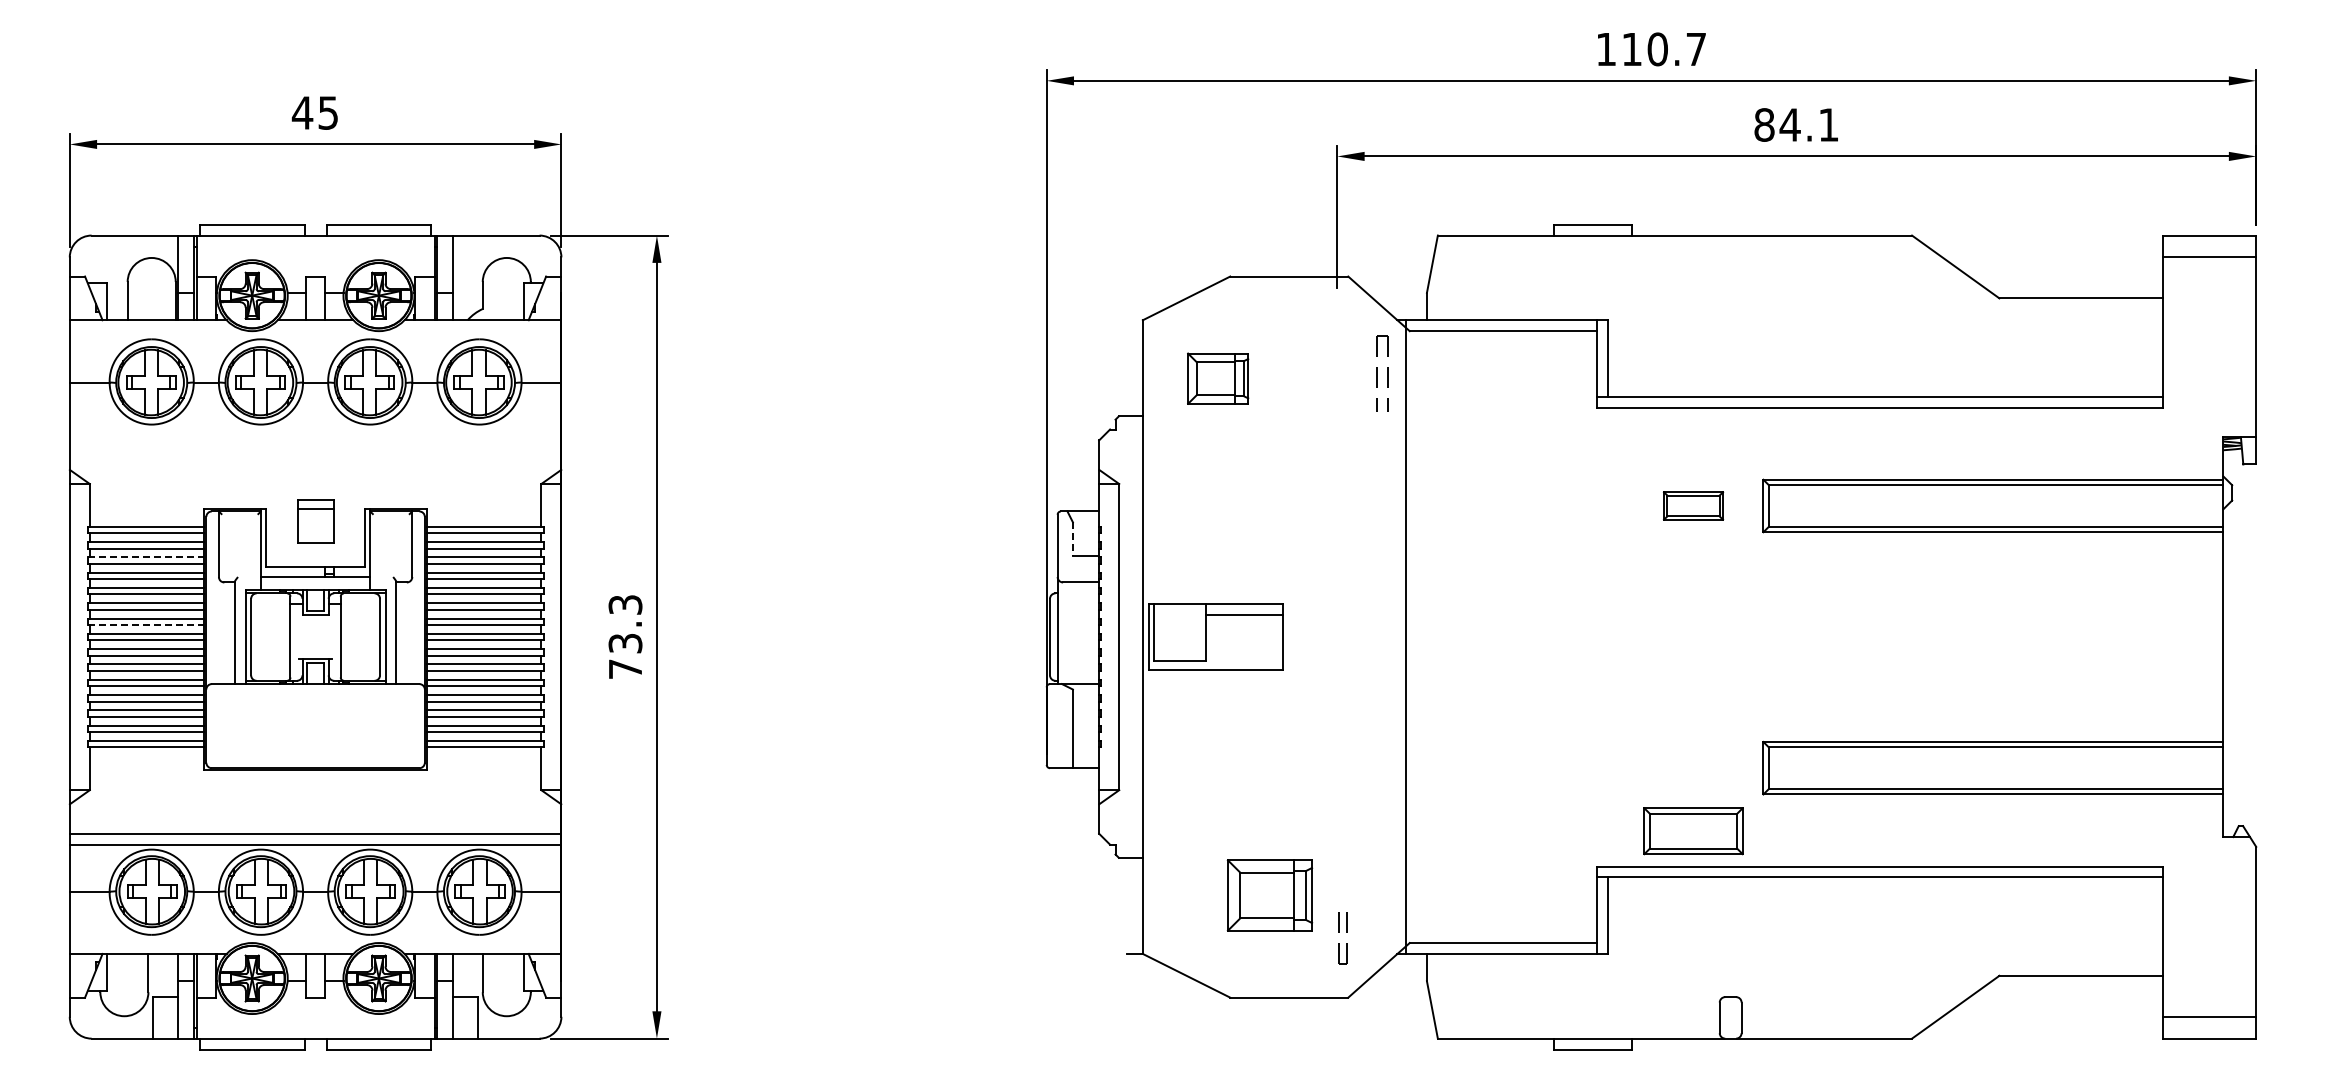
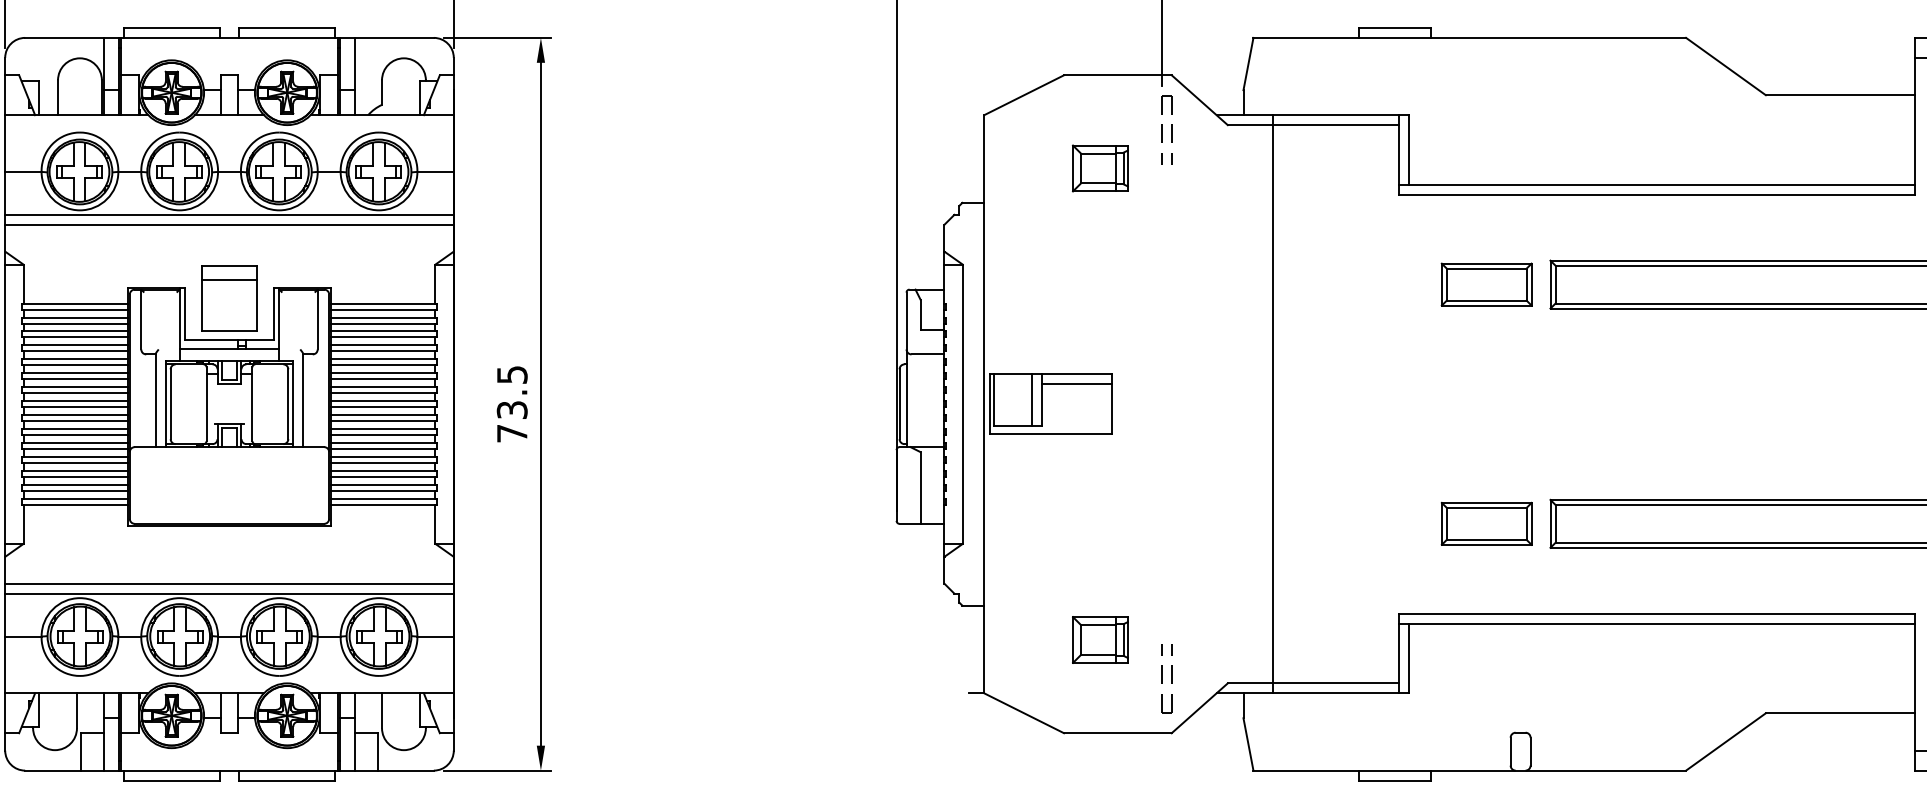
part: (1382, 373) -> (1166, 129), moved
part: (1218, 378) -> (1100, 168), moved
line: (315, 429) -> (229, 214), added
line: (315, 440) -> (229, 224), added
part: (1693, 505) -> (1486, 284), size x1.67
part: (315, 520) -> (229, 297), size x1.67
line: (1072, 539) -> (920, 315), dashed -> solid
line: (146, 557) -> (75, 331), dashed -> solid
text: (624, 604) -> (511, 374), 73.3 -> 73.5
line: (146, 625) -> (75, 393), dashed -> solid
line: (1195, 632) -> (1032, 400), added
line: (1405, 636) -> (1273, 403), moved
part: (1693, 831) -> (1486, 524), moved
part: (1270, 895) -> (1100, 640), size x0.71
part: (1342, 937) -> (1166, 678), size x1.43

